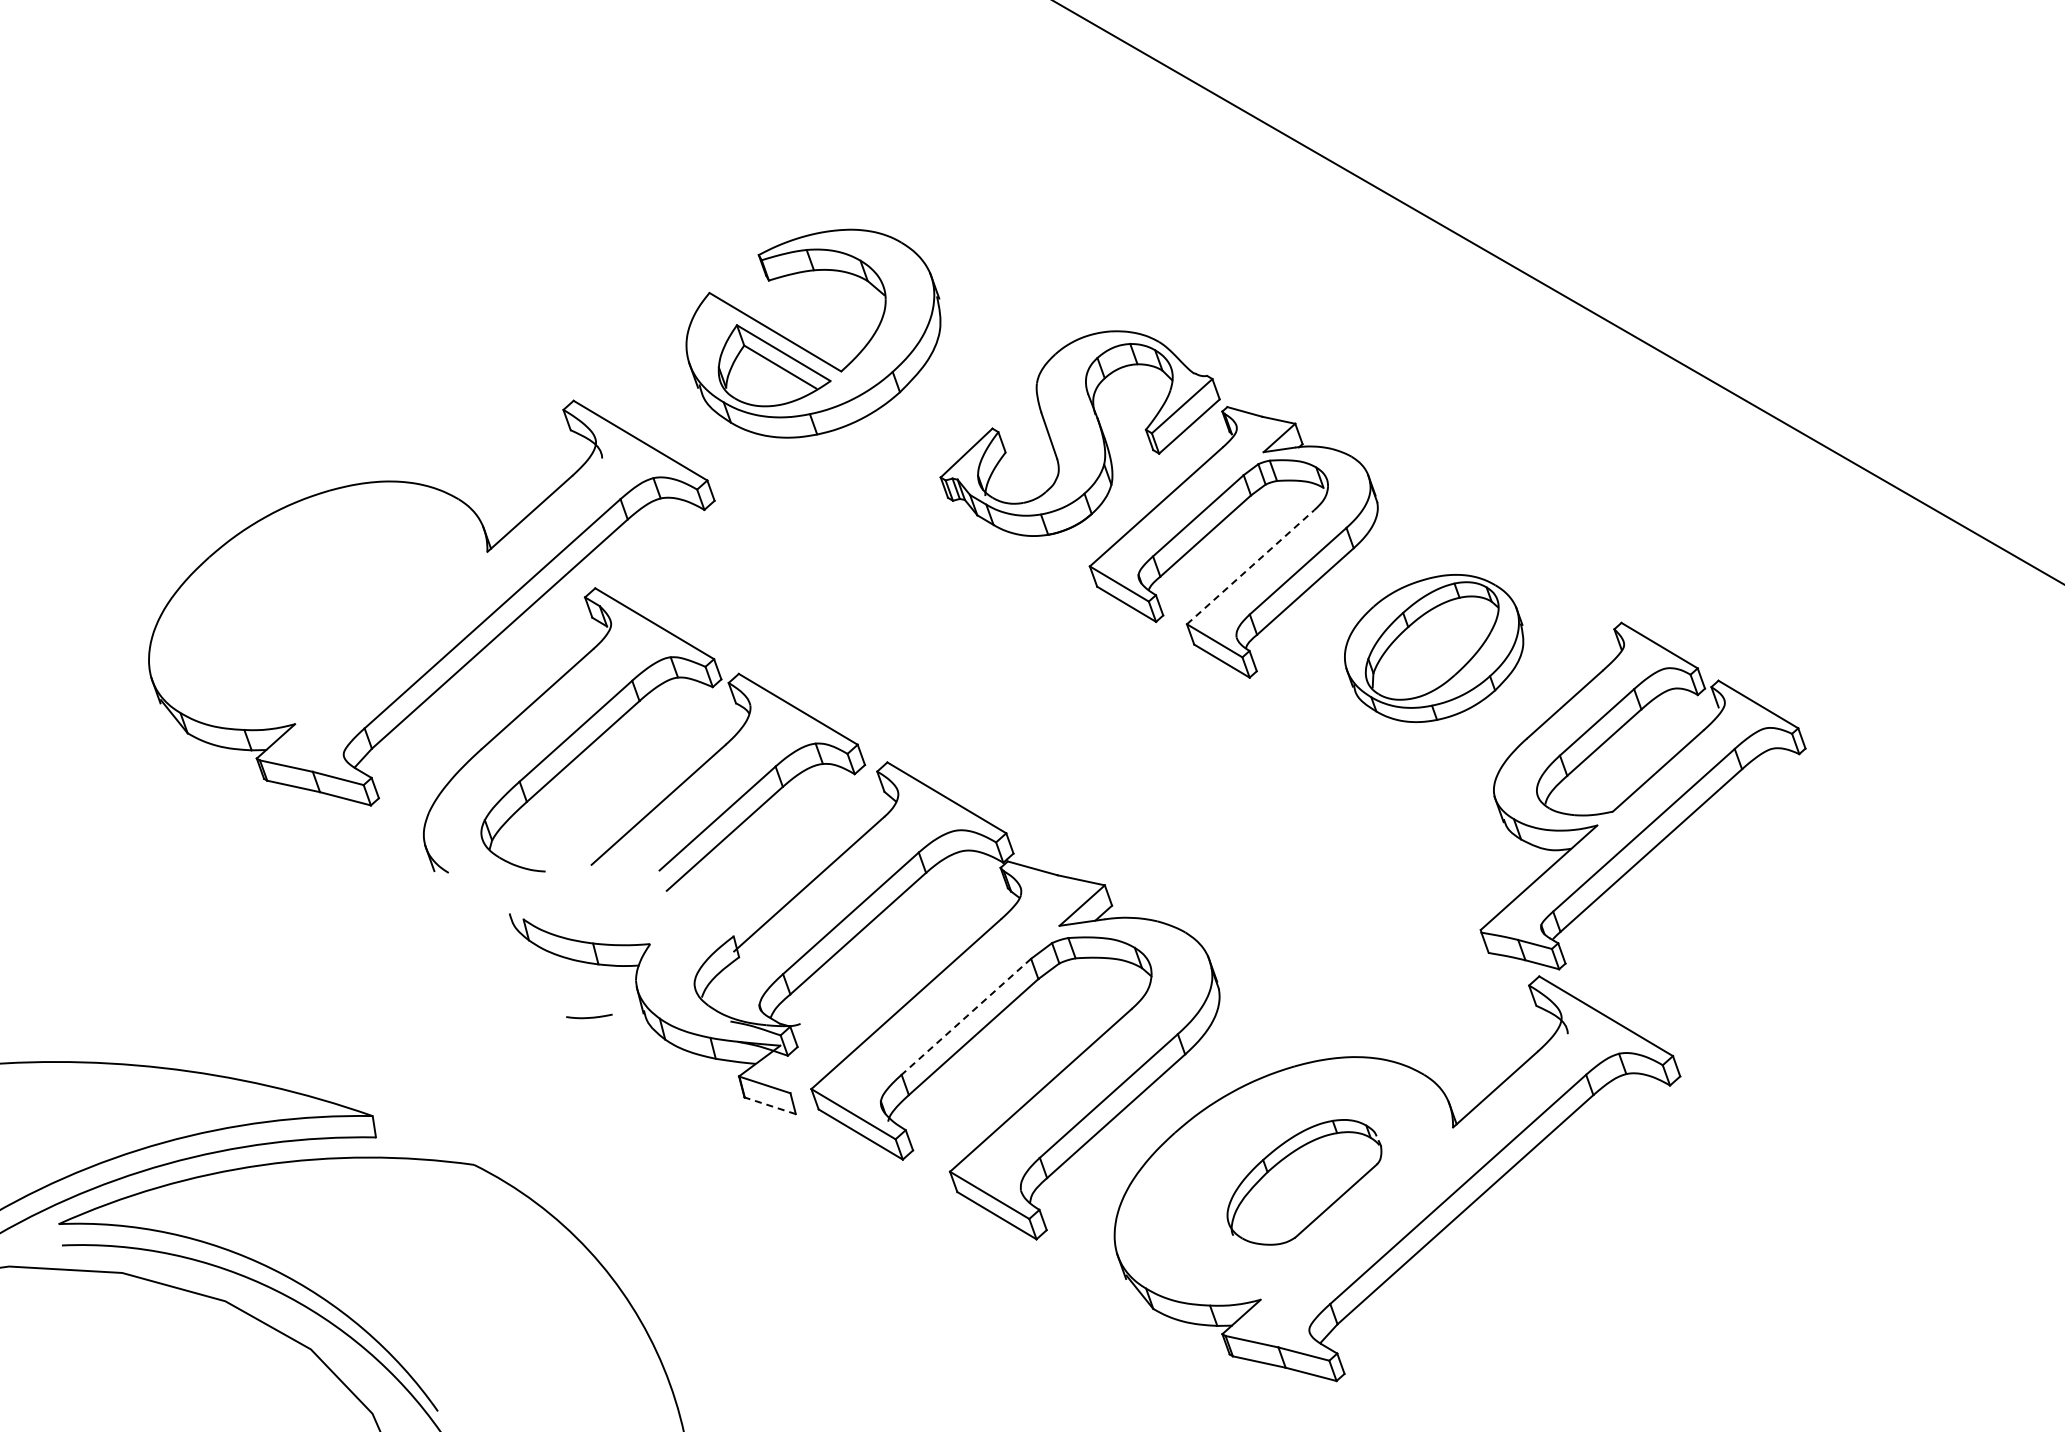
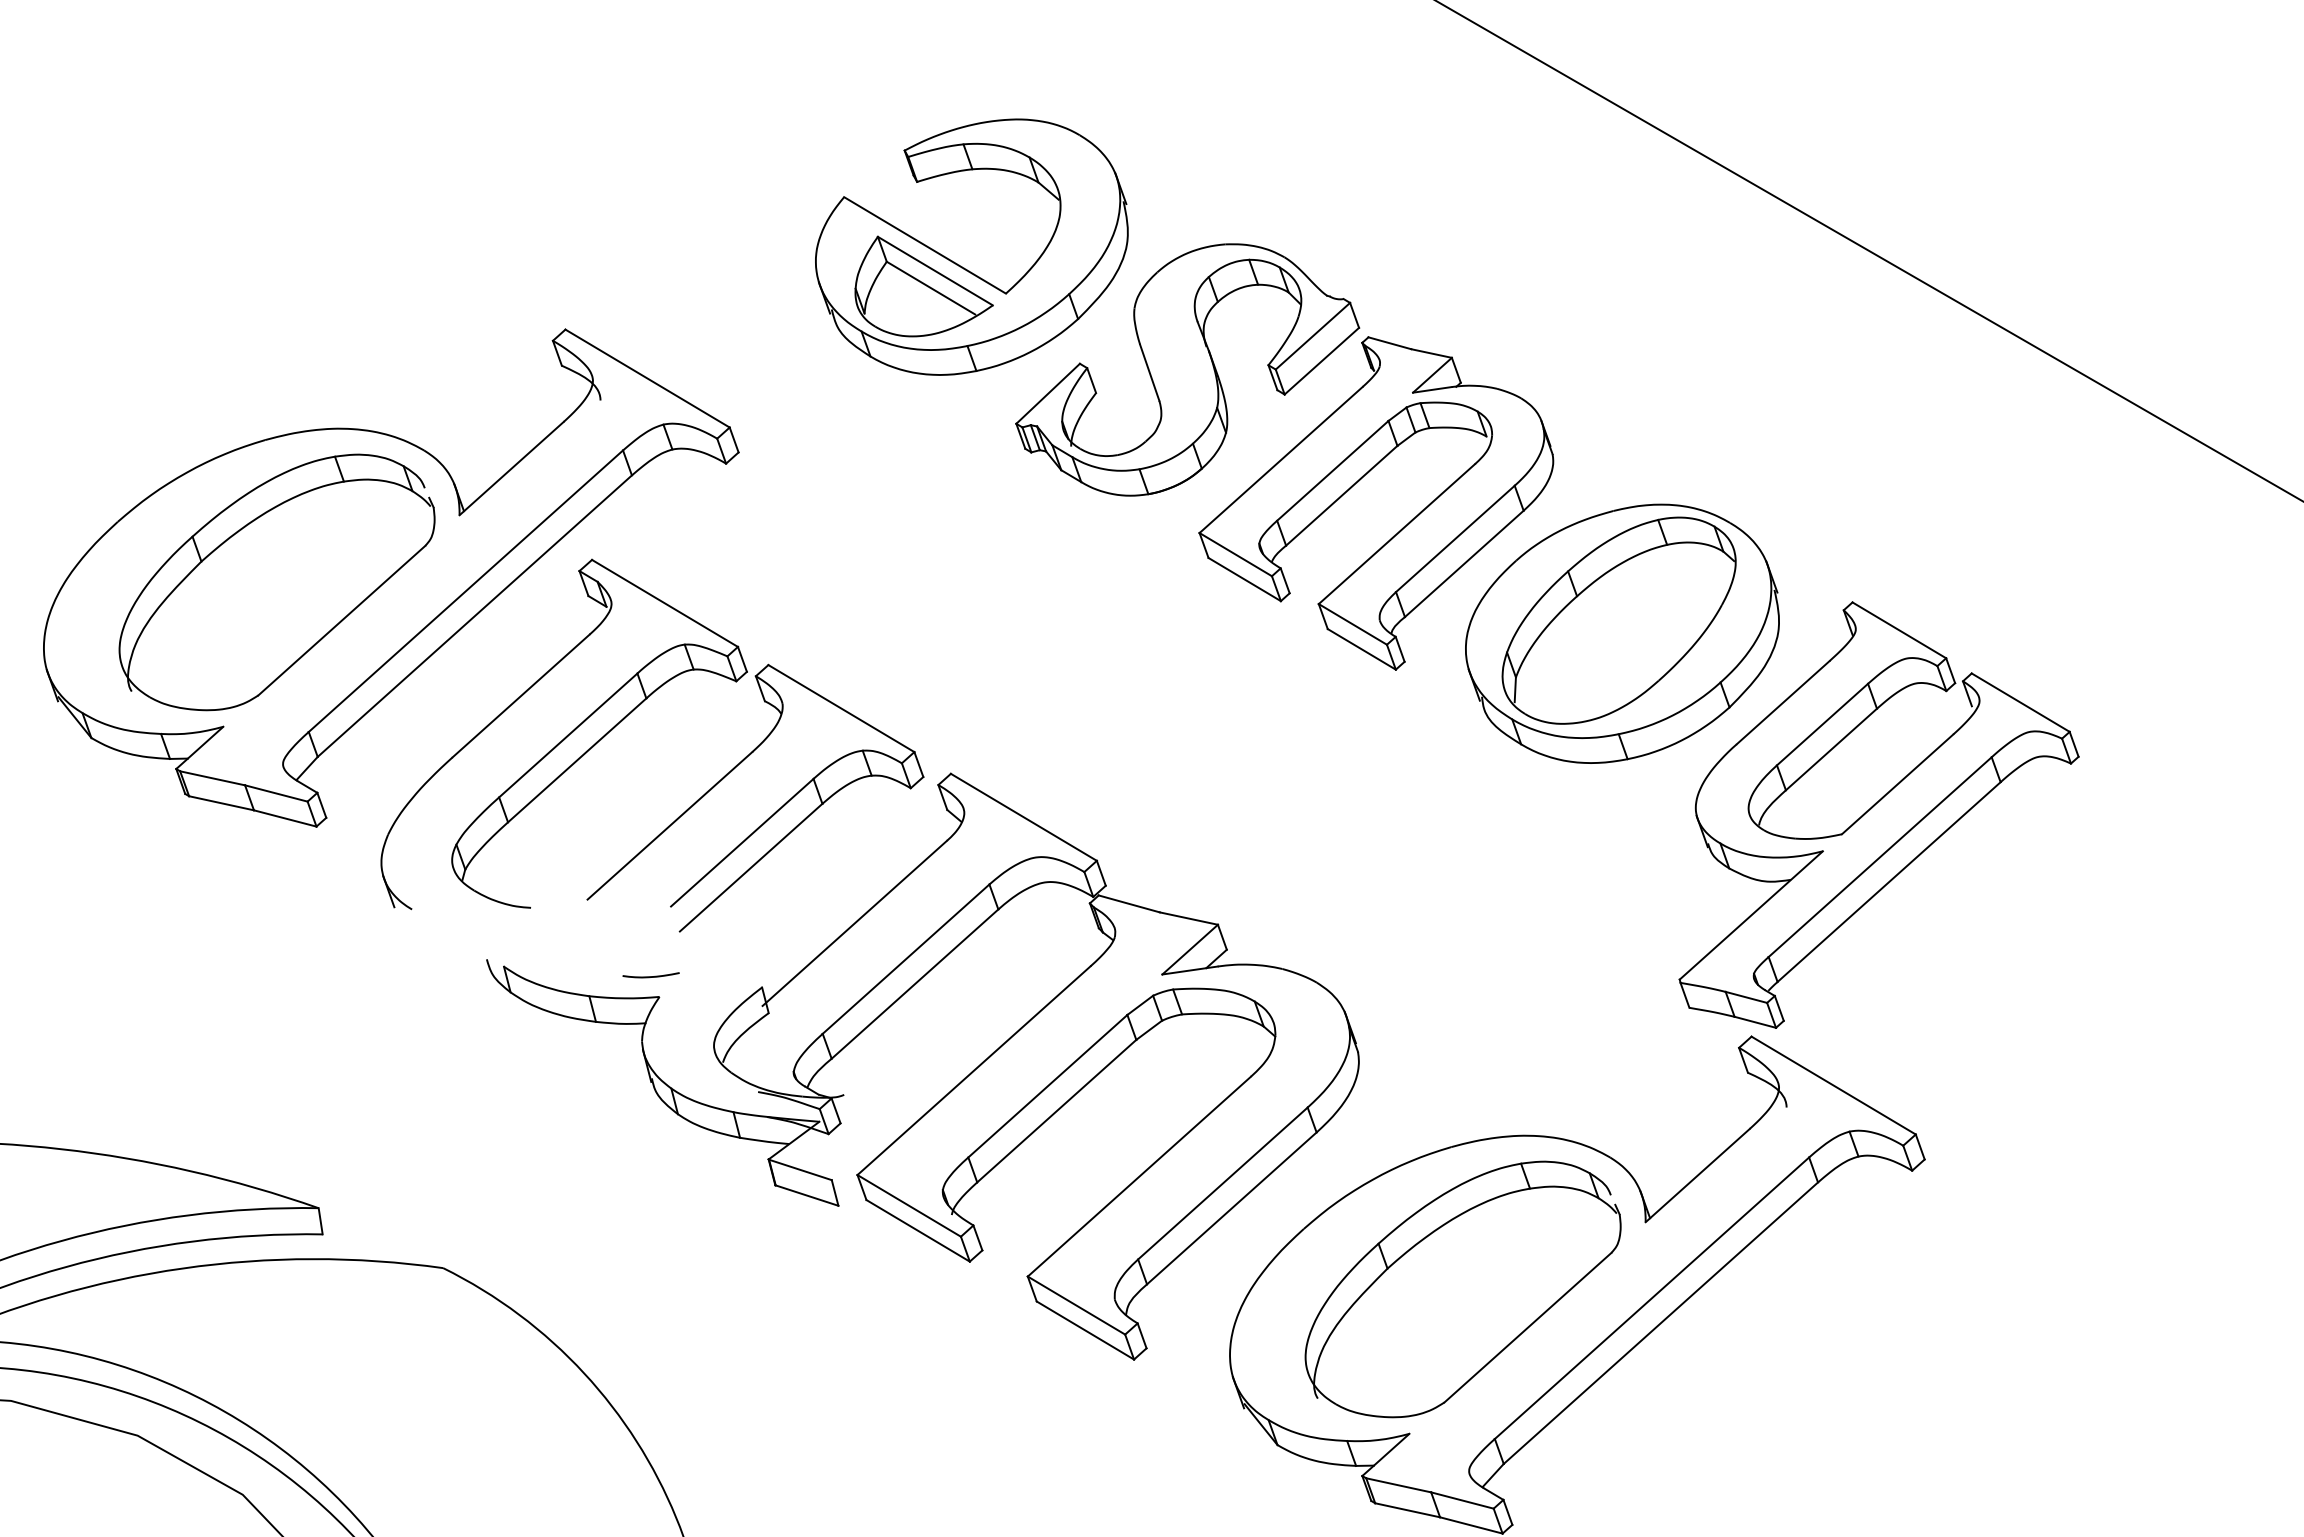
part: (803, 347) -> (959, 264), moved
line: (1250, 566) -> (1396, 533), dashed -> solid
part: (338, 606) -> (276, 582), added
part: (1433, 648) -> (1621, 633), size x1.43
line: (966, 1016) -> (1048, 1085), dashed -> solid
curve: (589, 1017) -> (651, 976), moved
line: (770, 1105) -> (807, 1195), dashed -> solid
part: (1304, 1182) -> (1463, 1289), size x1.67

